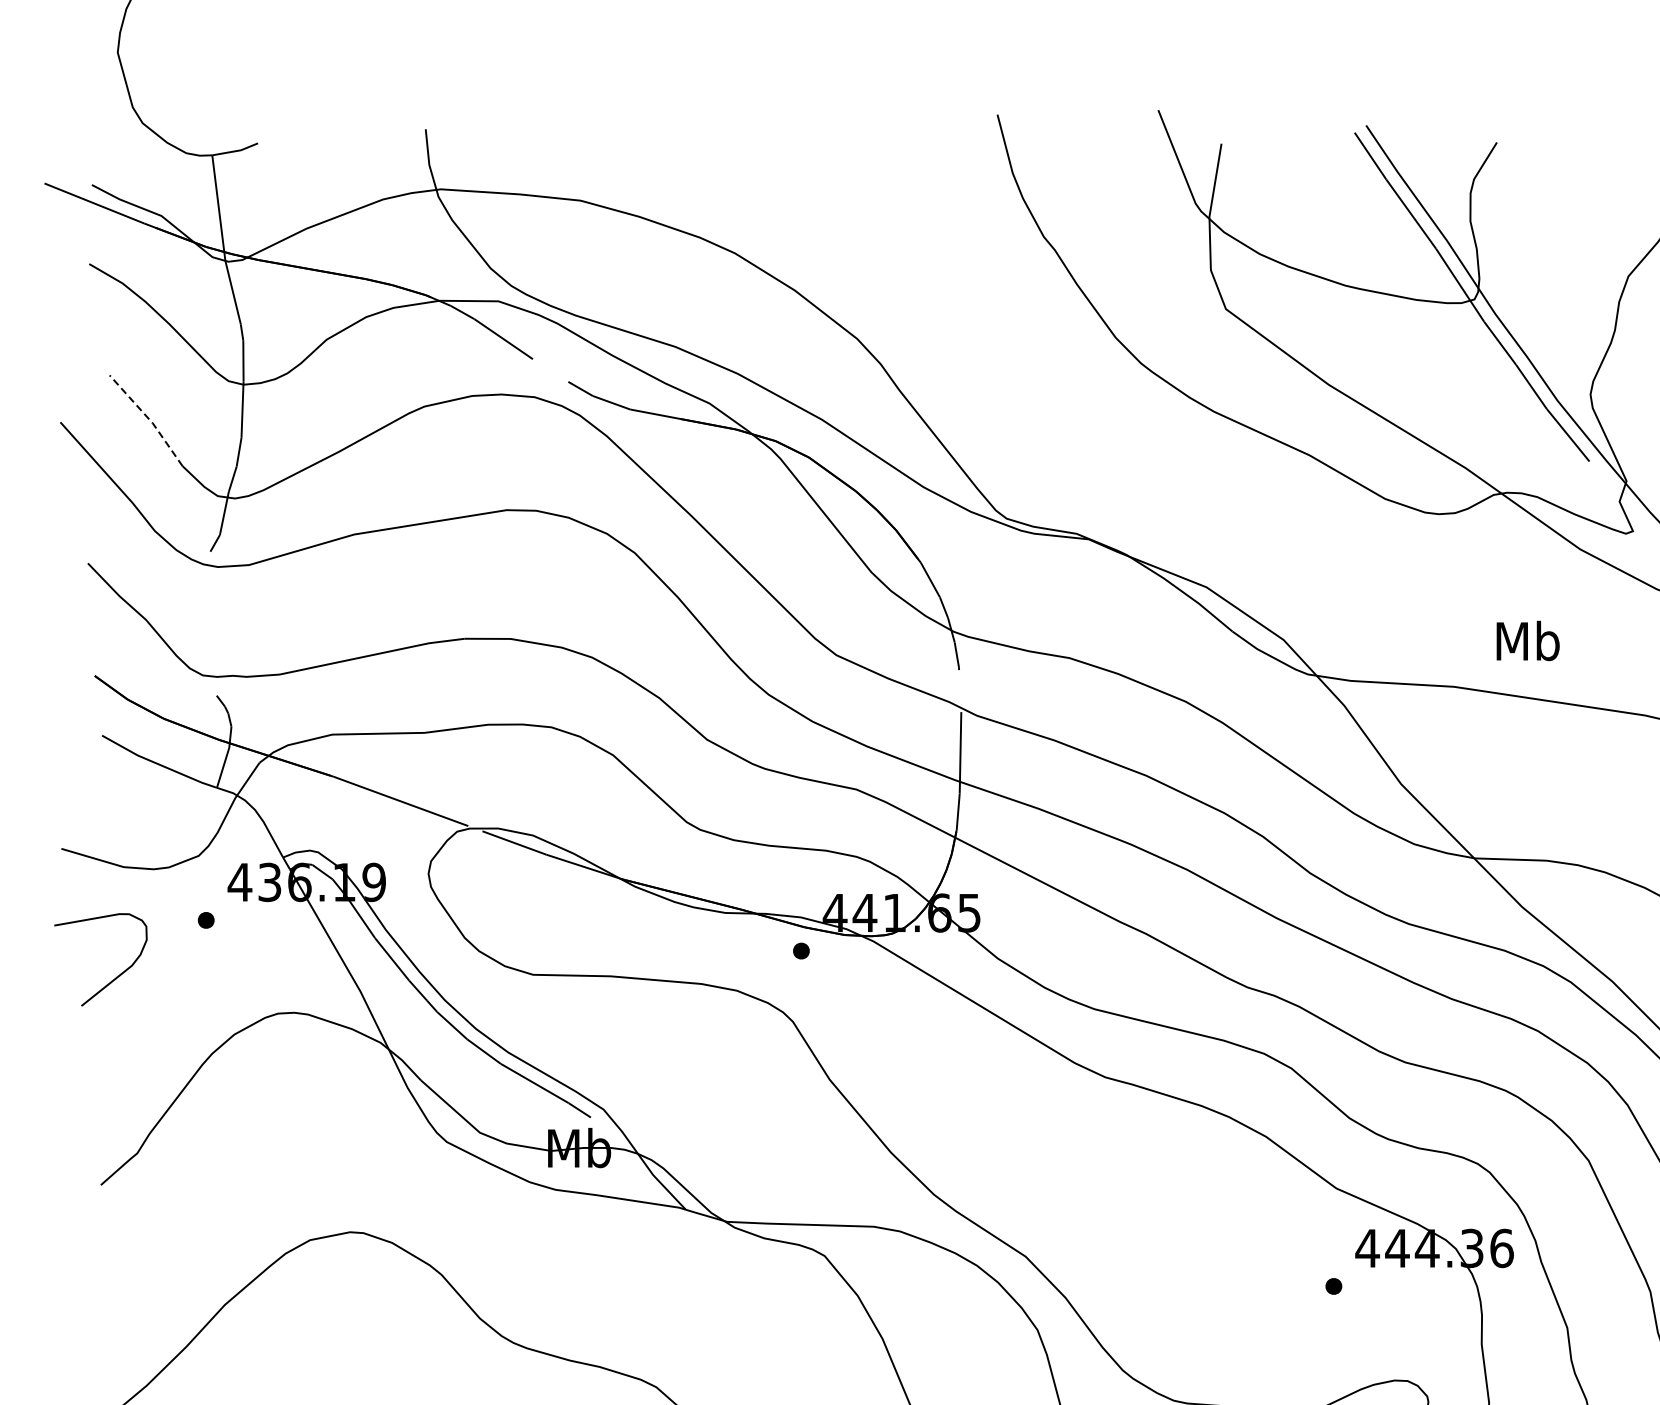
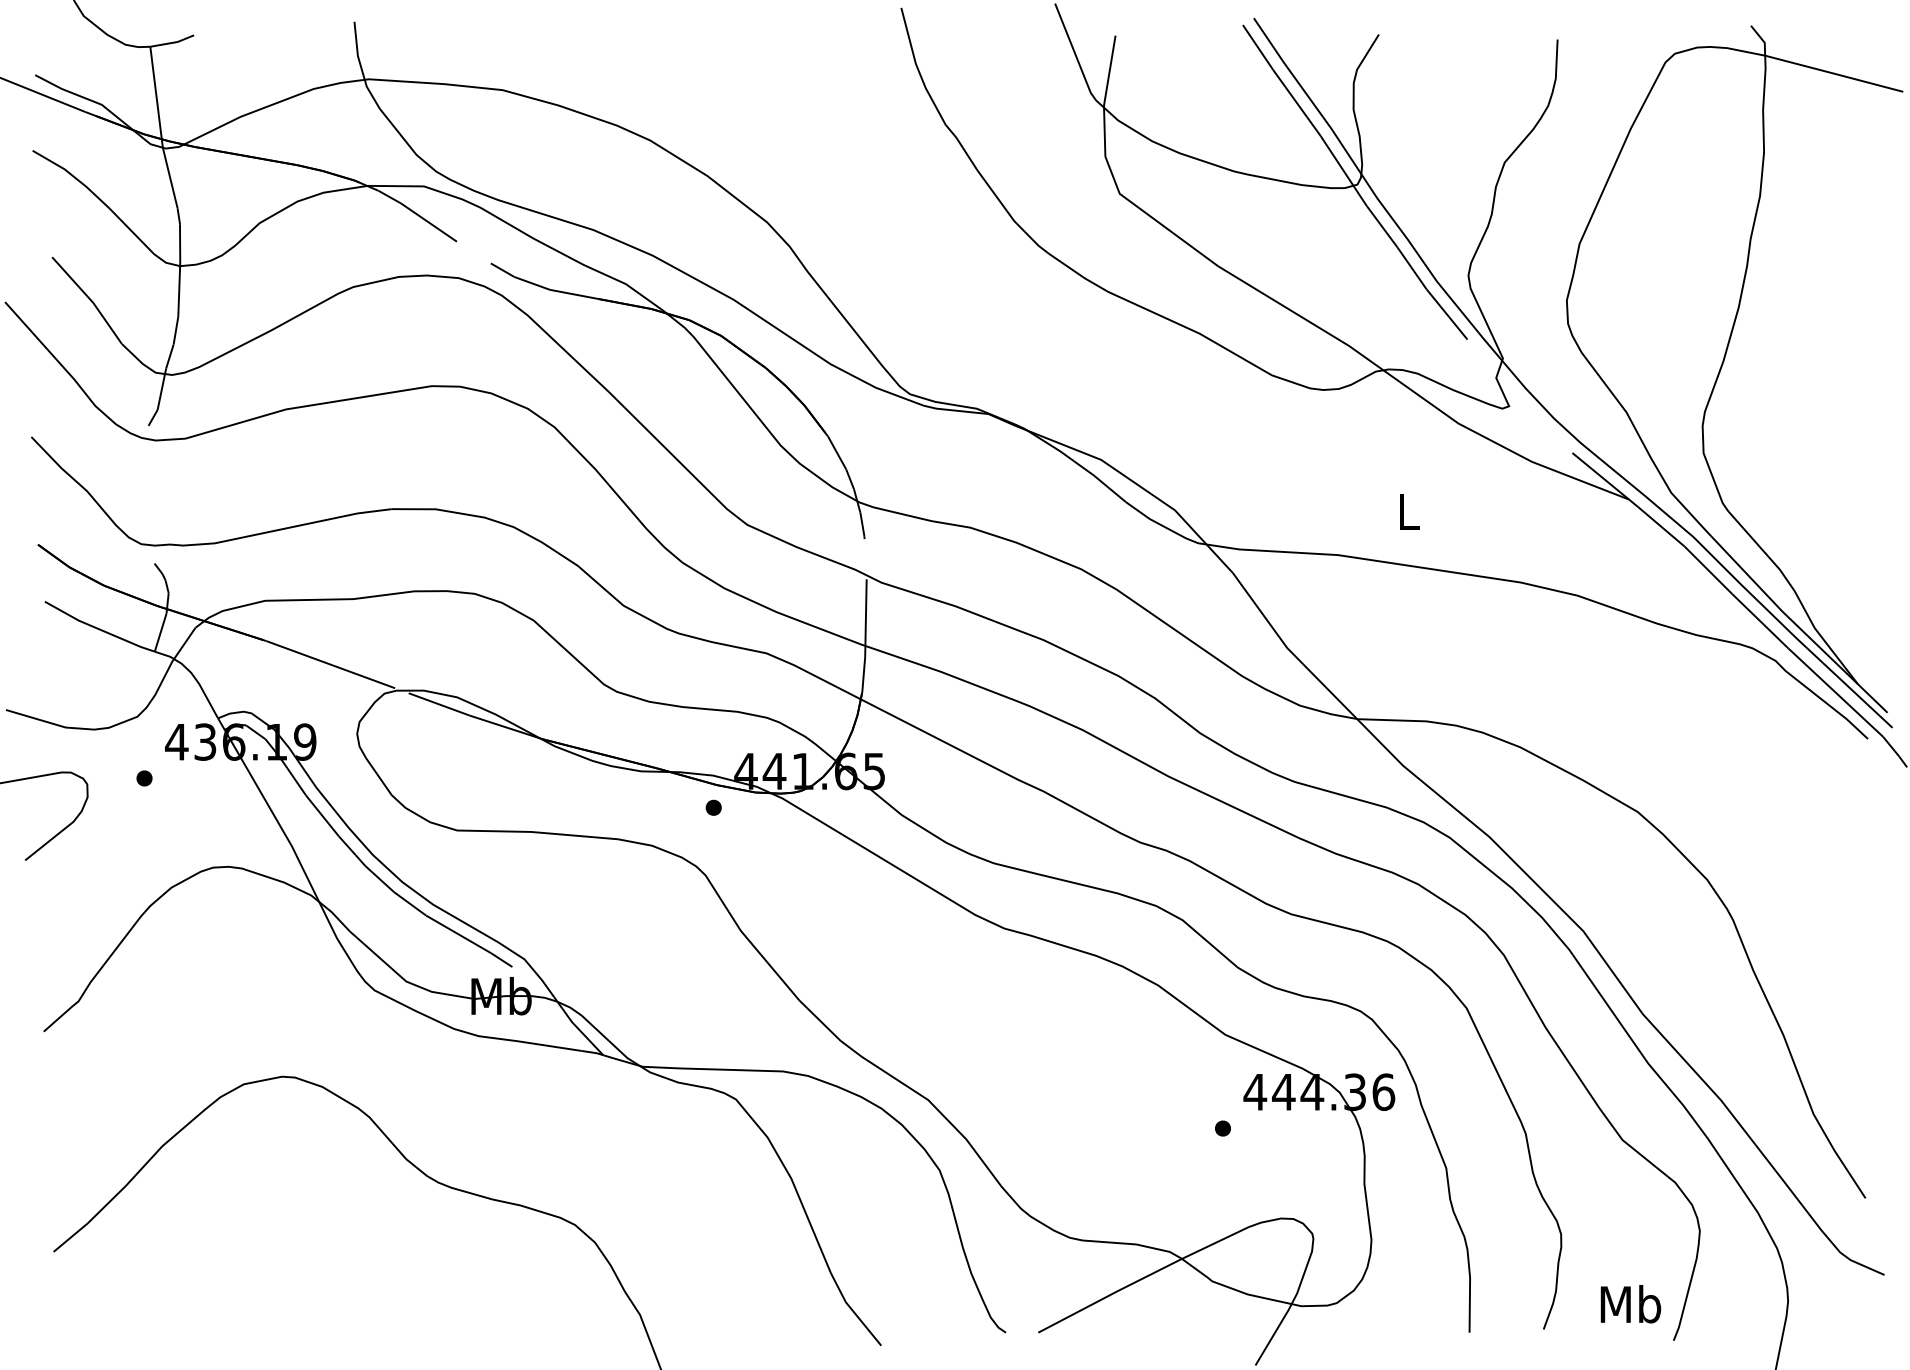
line: (149, 419) -> (90, 299), dashed -> solid
text: (1527, 641) -> (1408, 511), Mb -> L

